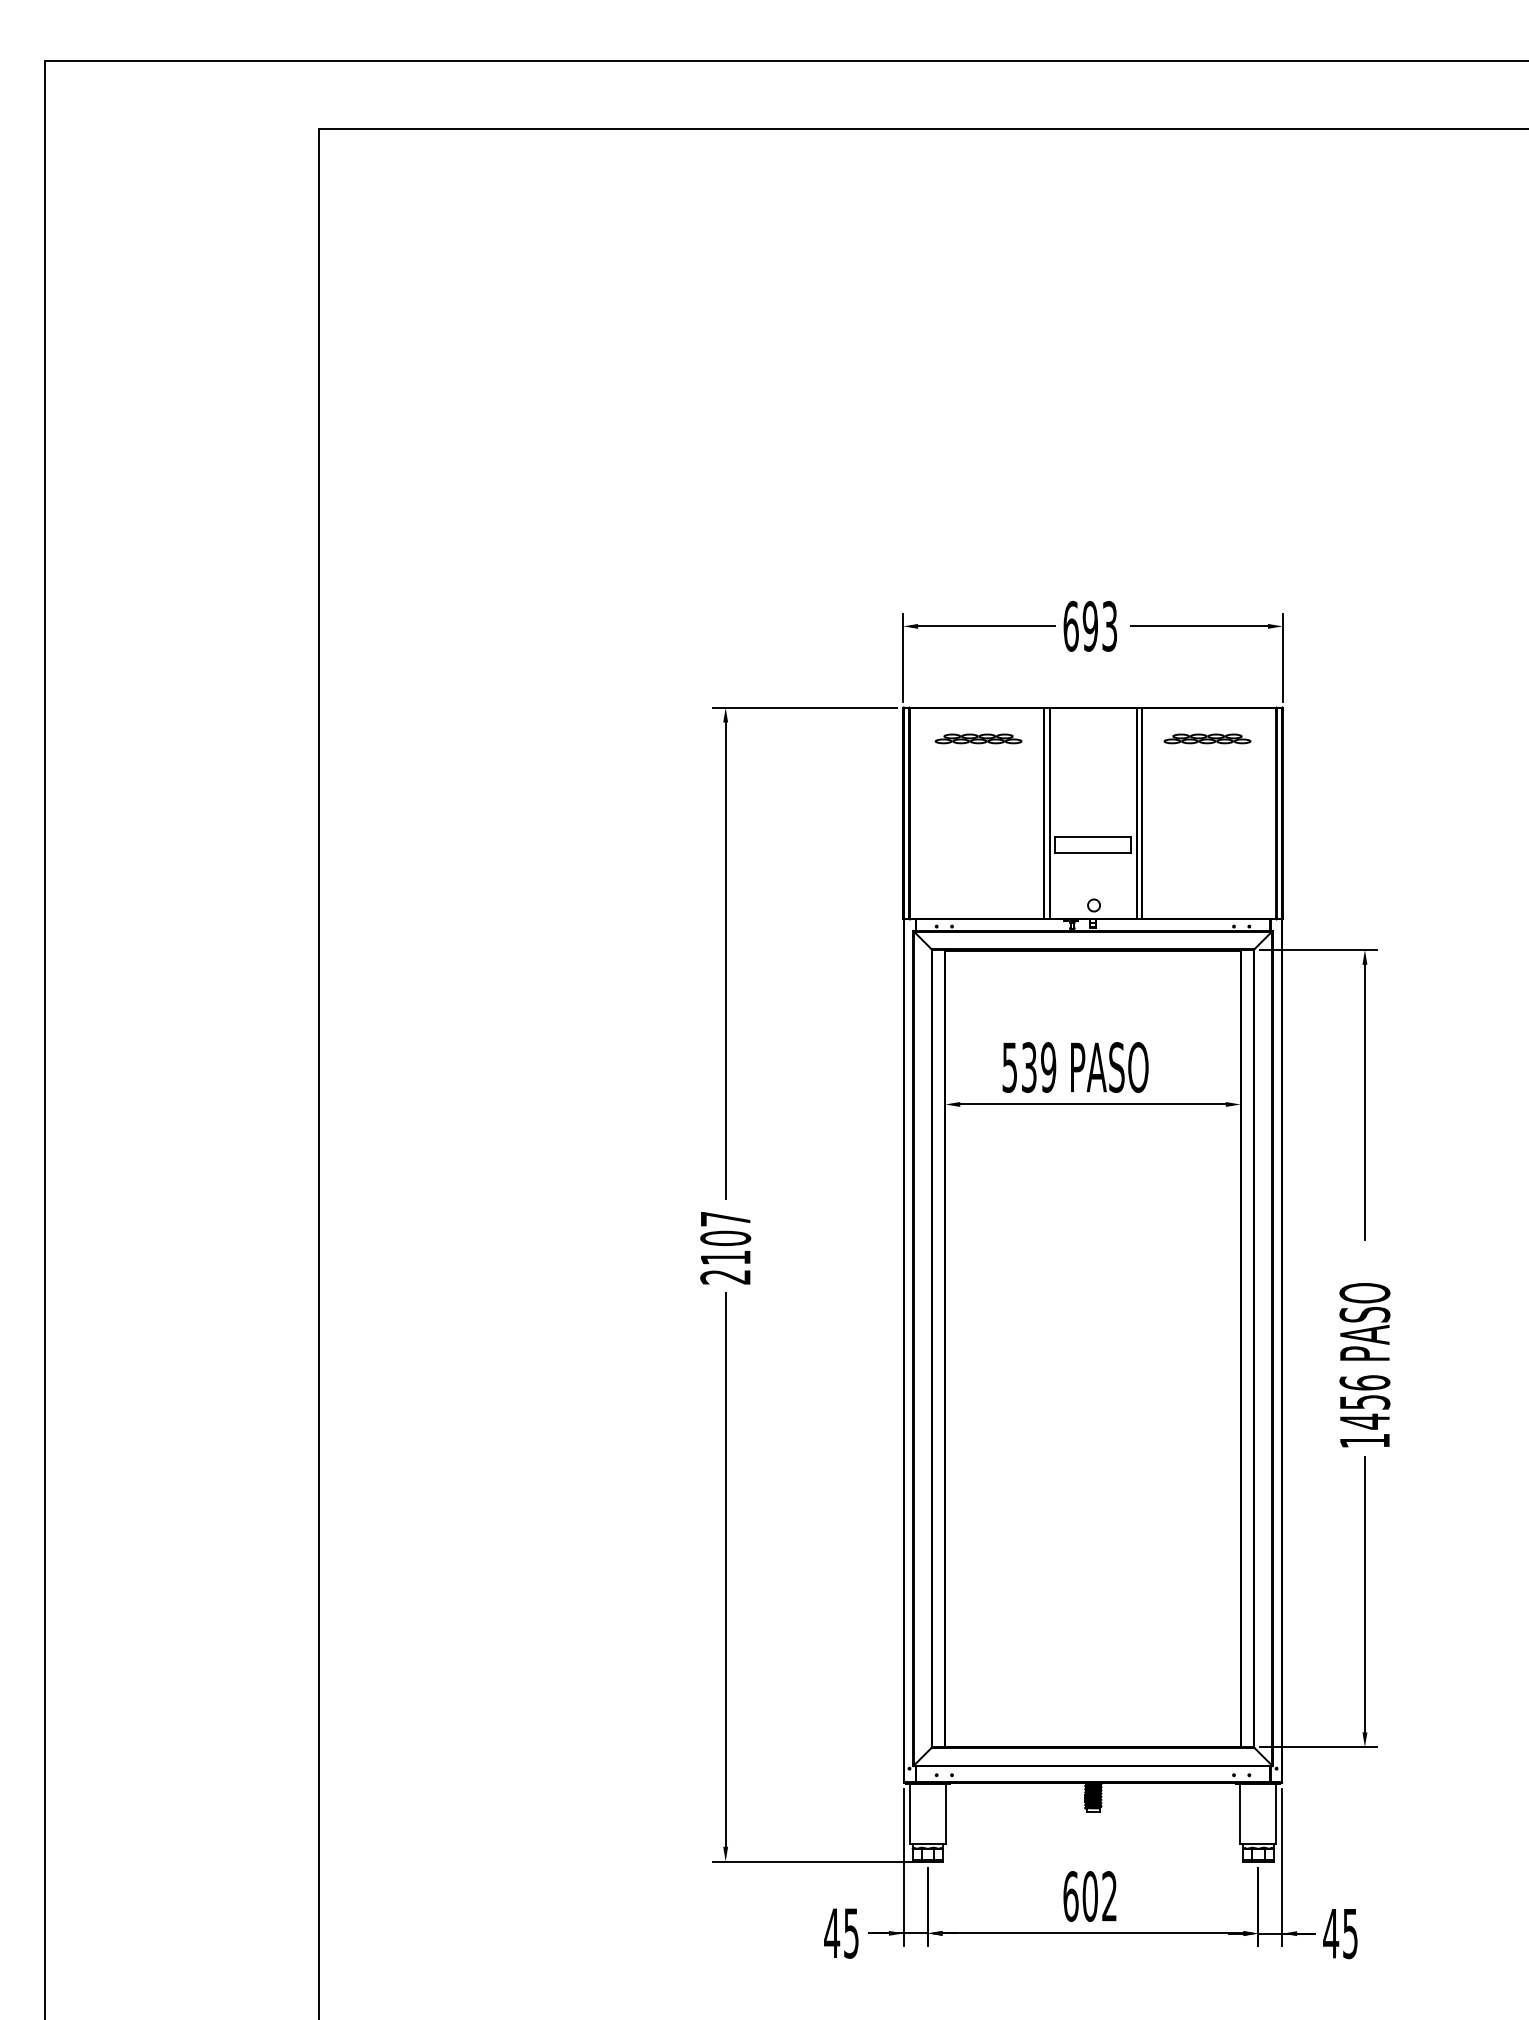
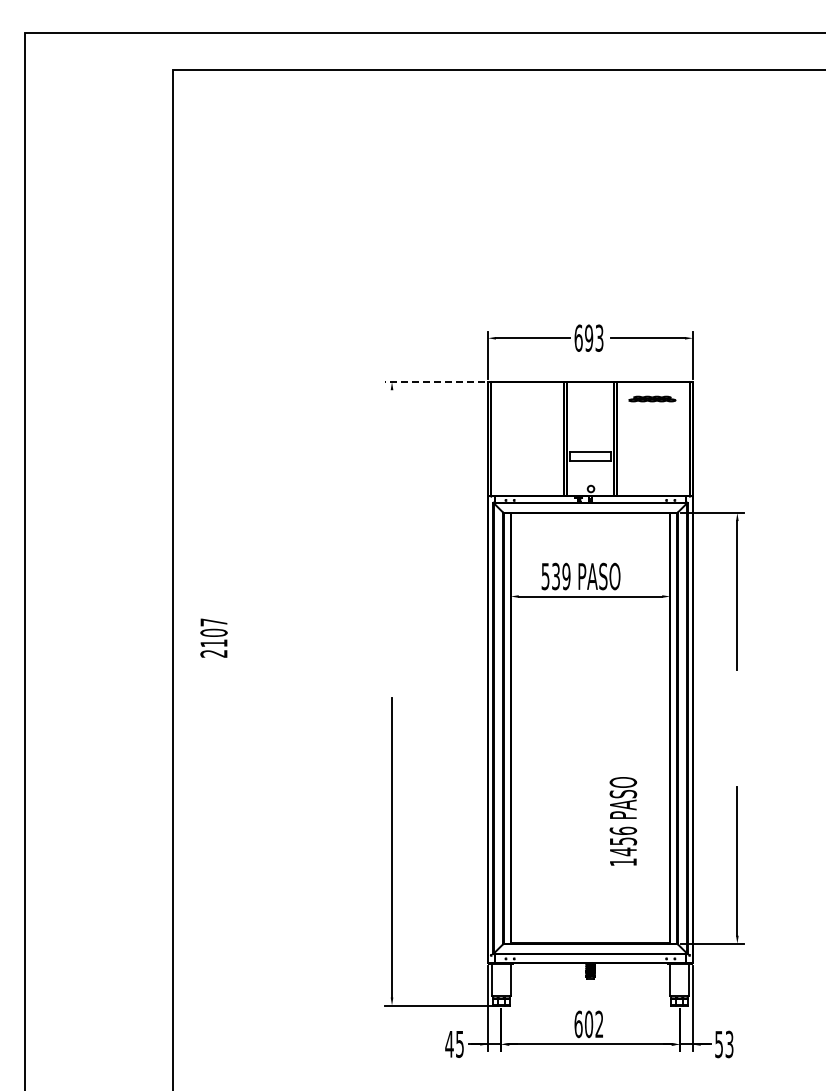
line: (806, 708) -> (435, 382), solid -> dashed
part: (978, 737) -> (528, 398), removed
line: (726, 960) -> (392, 518), removed
text: (724, 1246) -> (213, 637), moved
text: (1365, 1365) -> (623, 821), moved
text: (1339, 1933) -> (723, 1044), 45 -> 53

